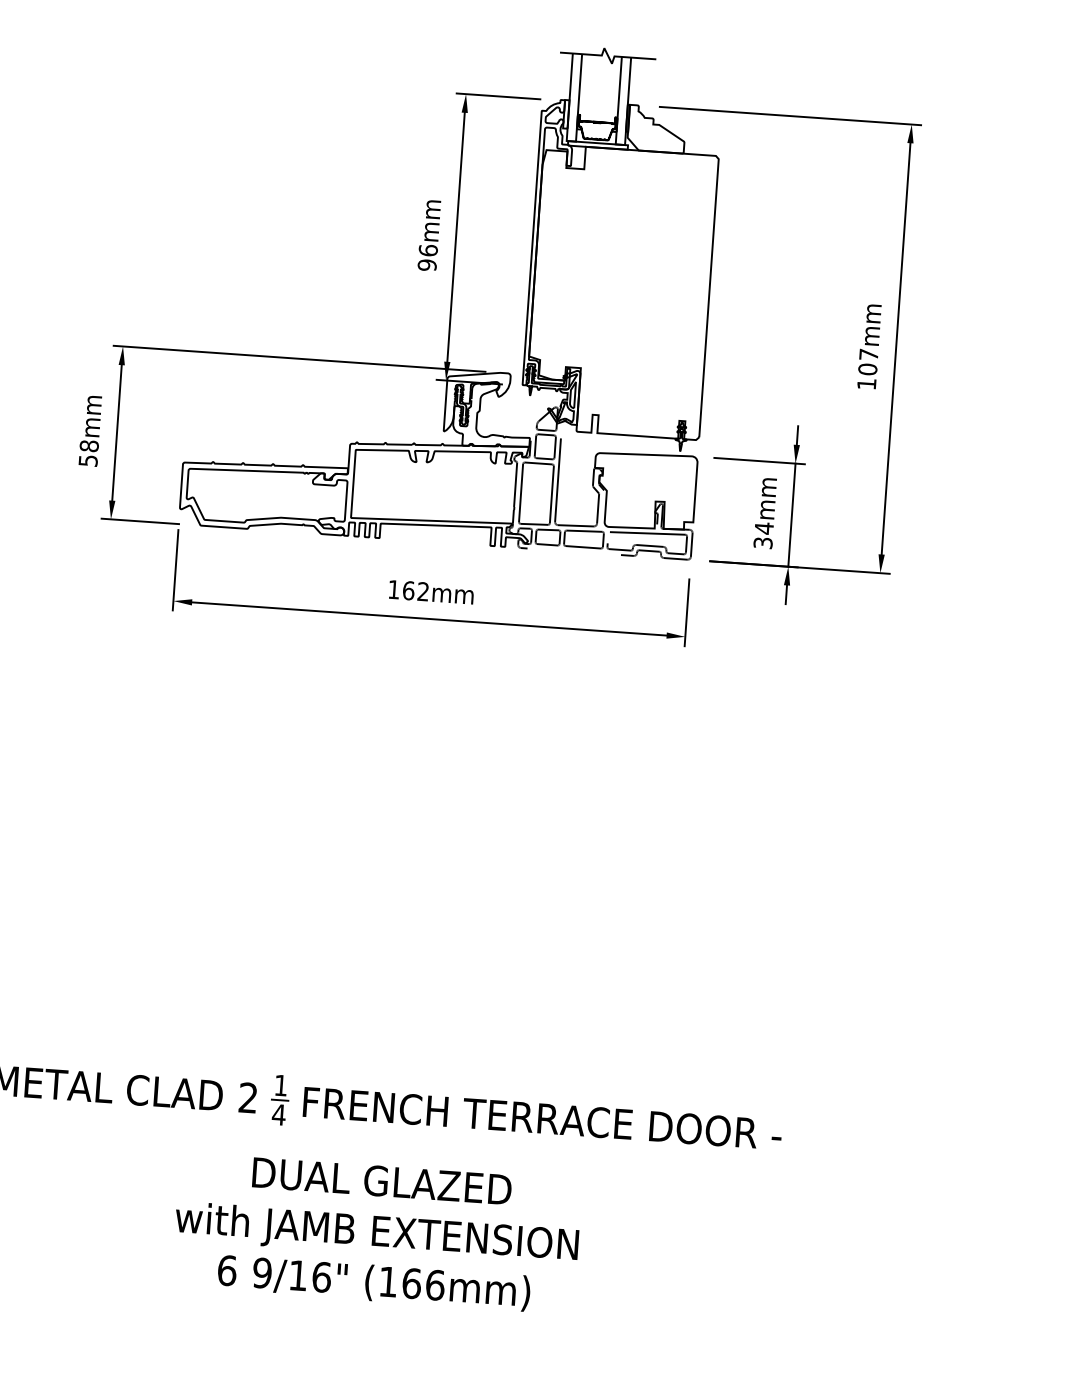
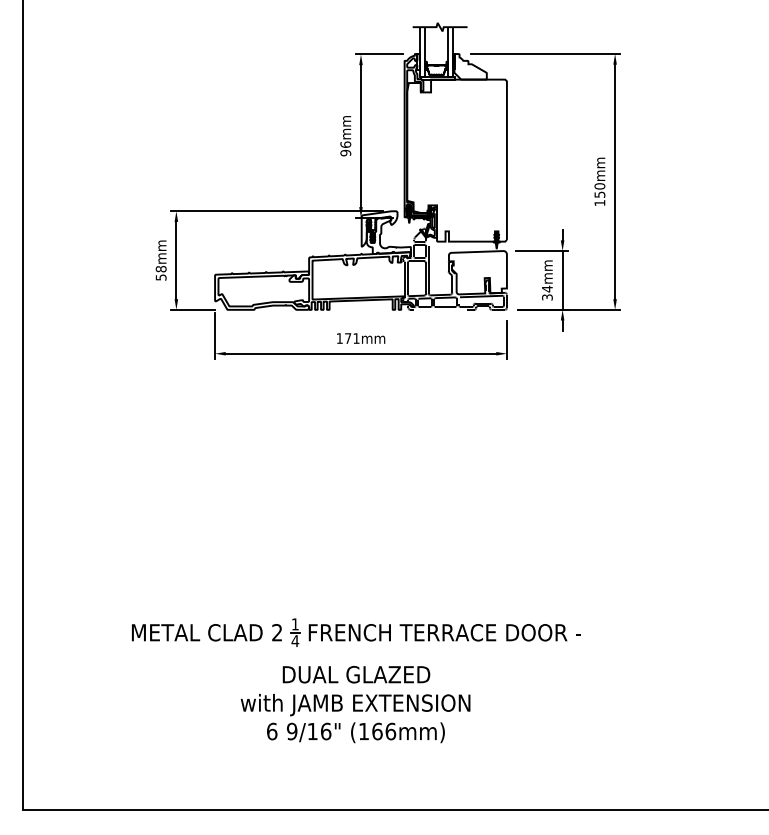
text: (867, 361) -> (599, 190), 107mm -> 150mm
text: (416, 591) -> (352, 338), 162mm -> 171mm

